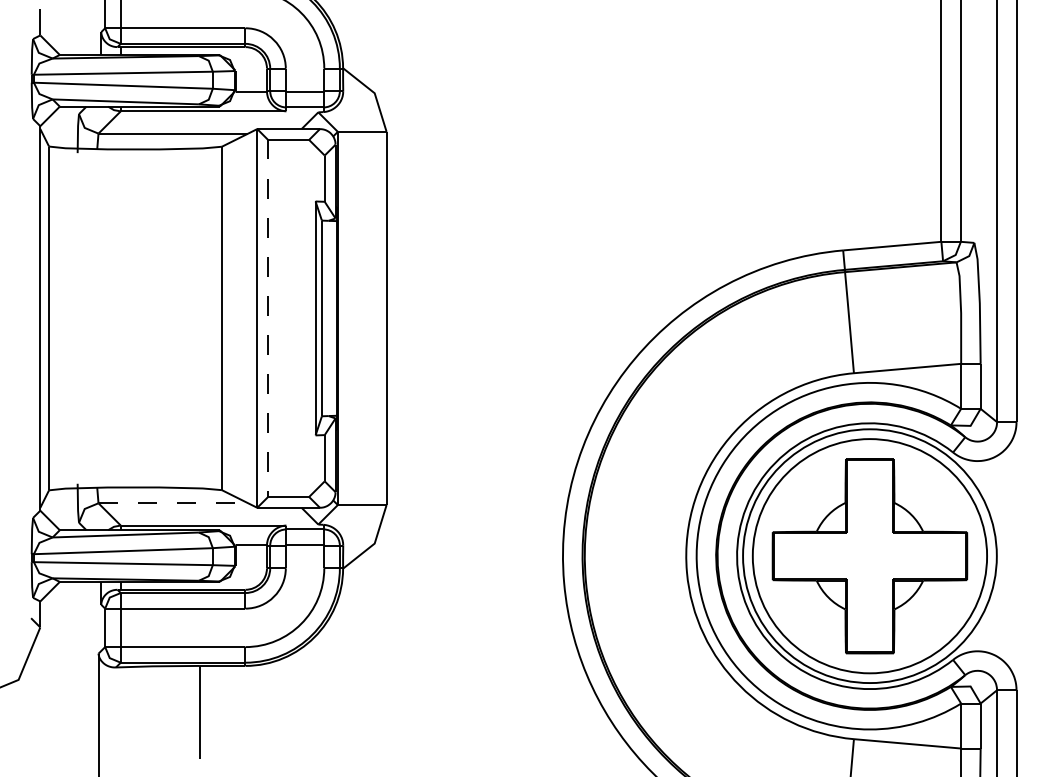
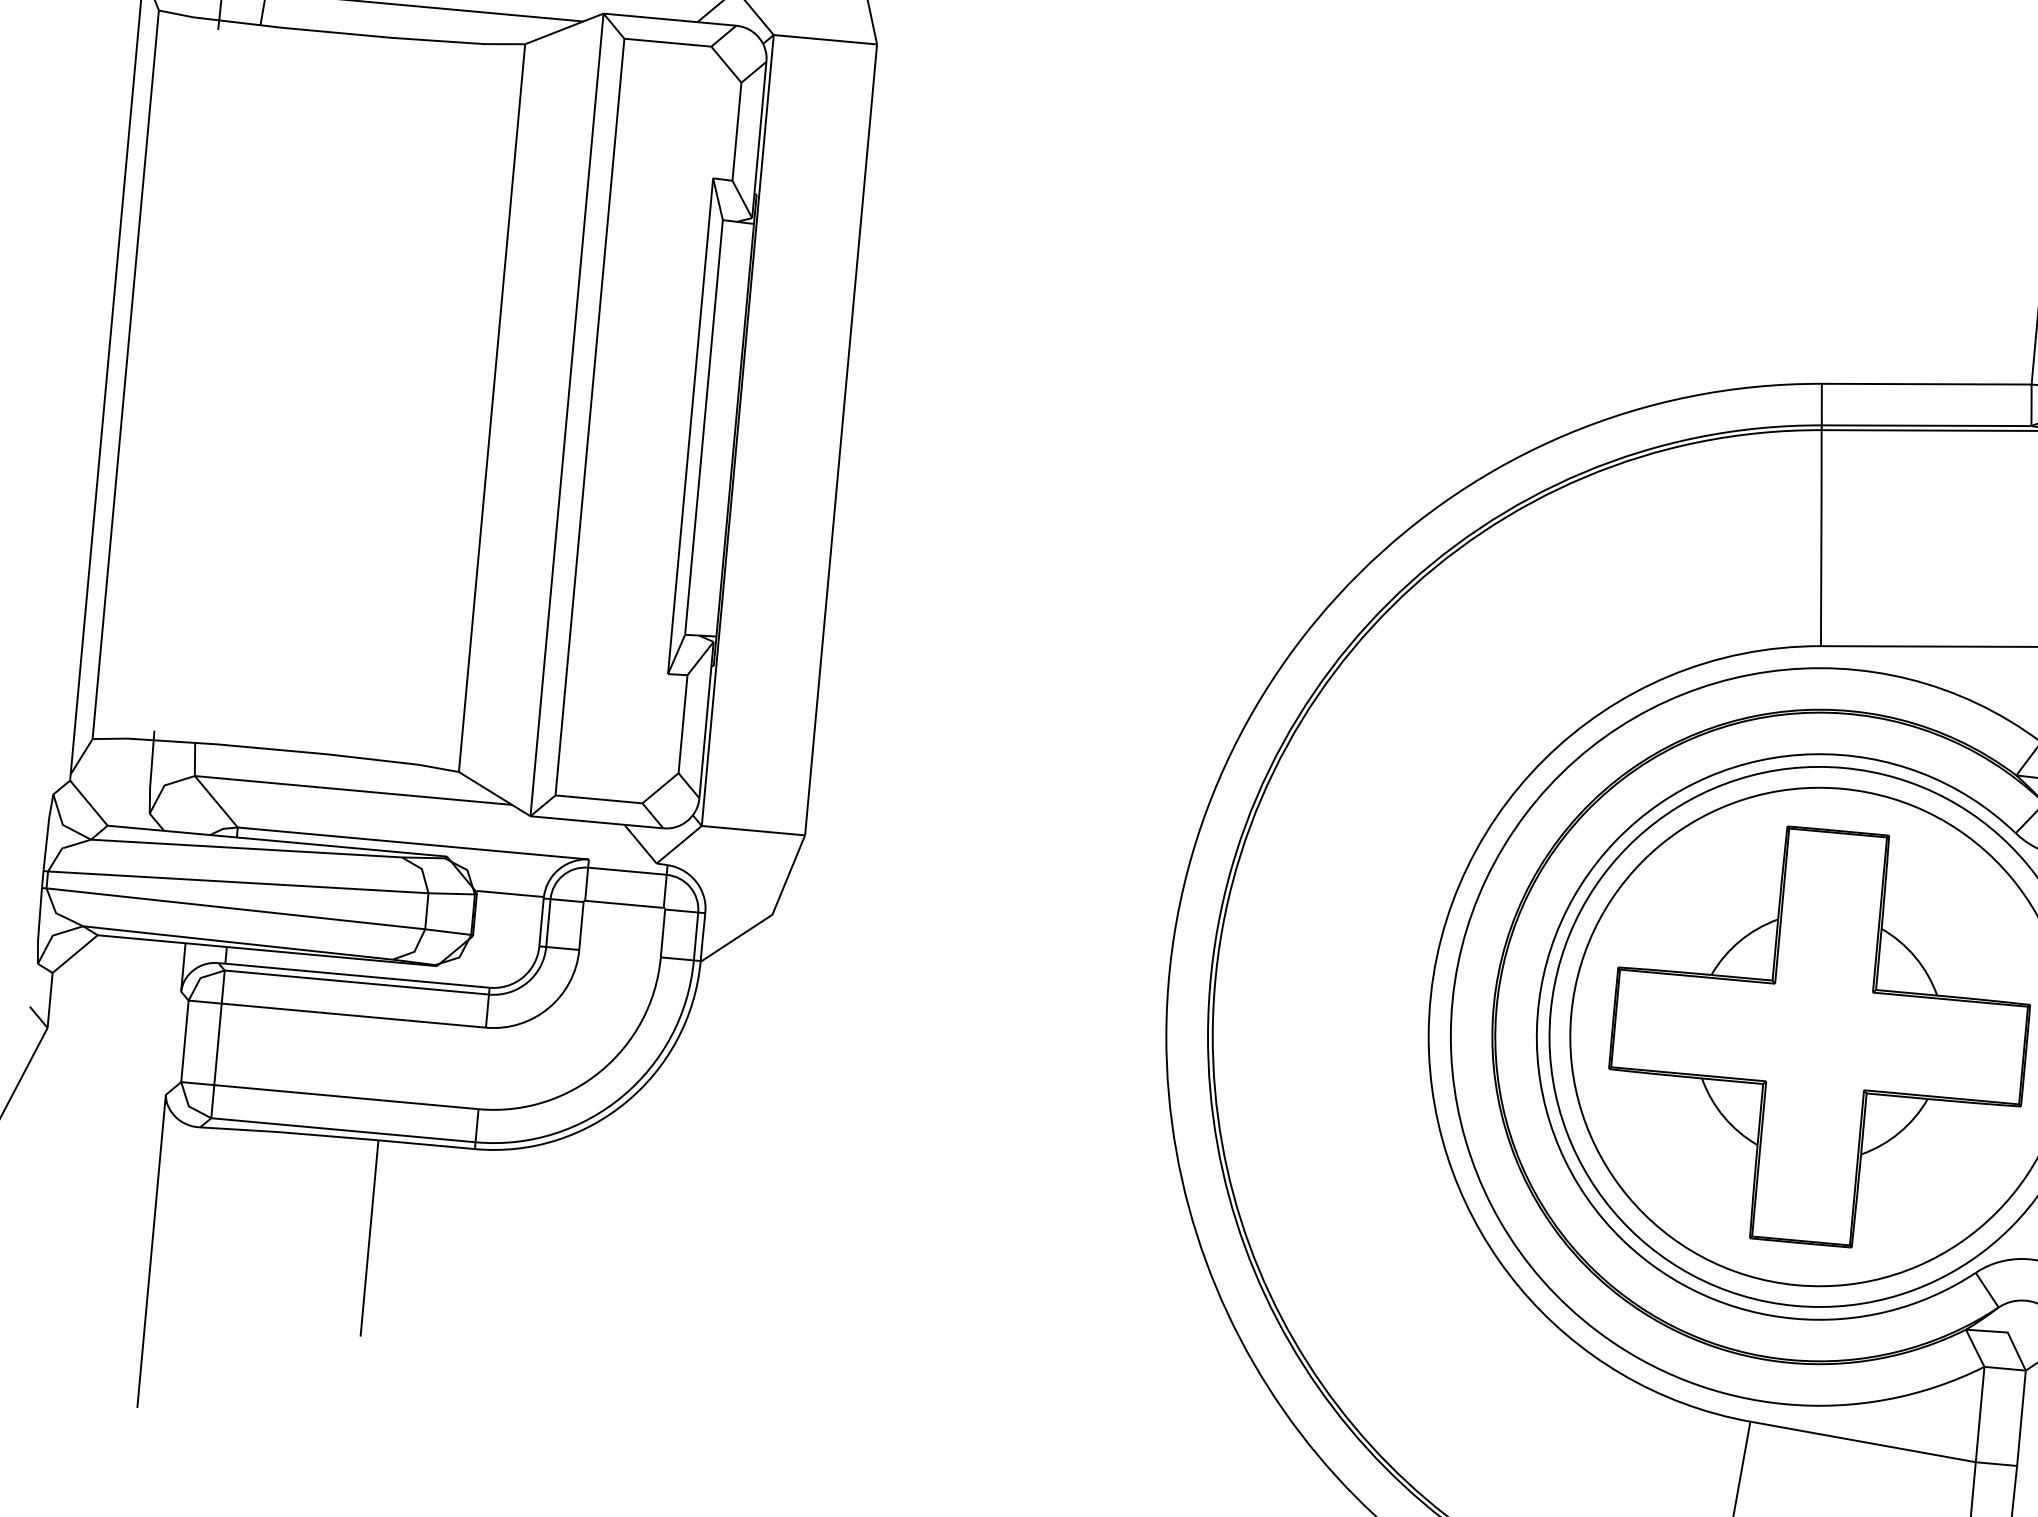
line: (268, 318) -> (590, 417), dashed -> solid
line: (173, 503) -> (353, 790), dashed -> solid

